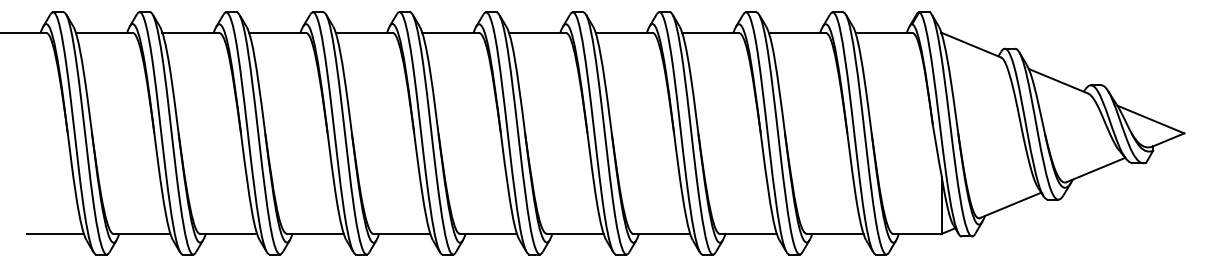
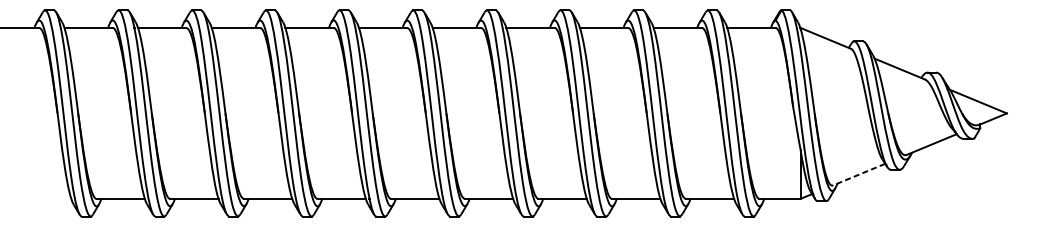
line: (1010, 205) -> (859, 174), solid -> dashed
line: (55, 233) -> (47, 198), removed

